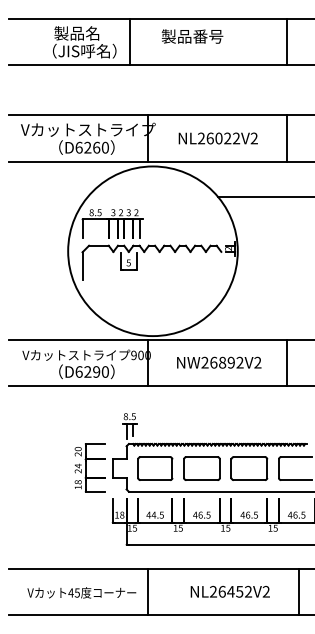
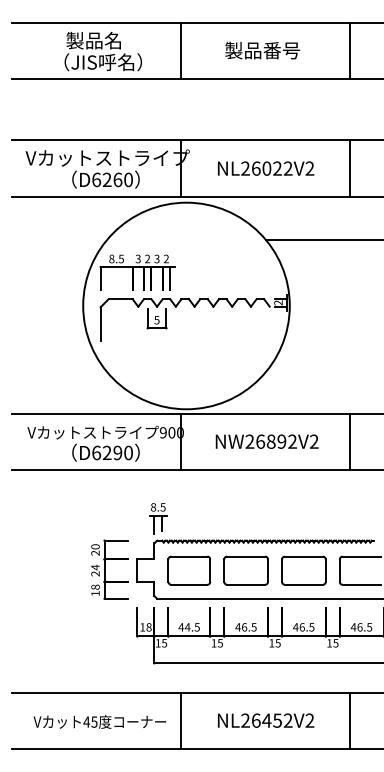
text: (192, 36) -> (262, 50), moved
line: (130, 42) -> (181, 51), moved
text: (229, 591) -> (265, 720), moved
line: (299, 591) -> (350, 720), moved

